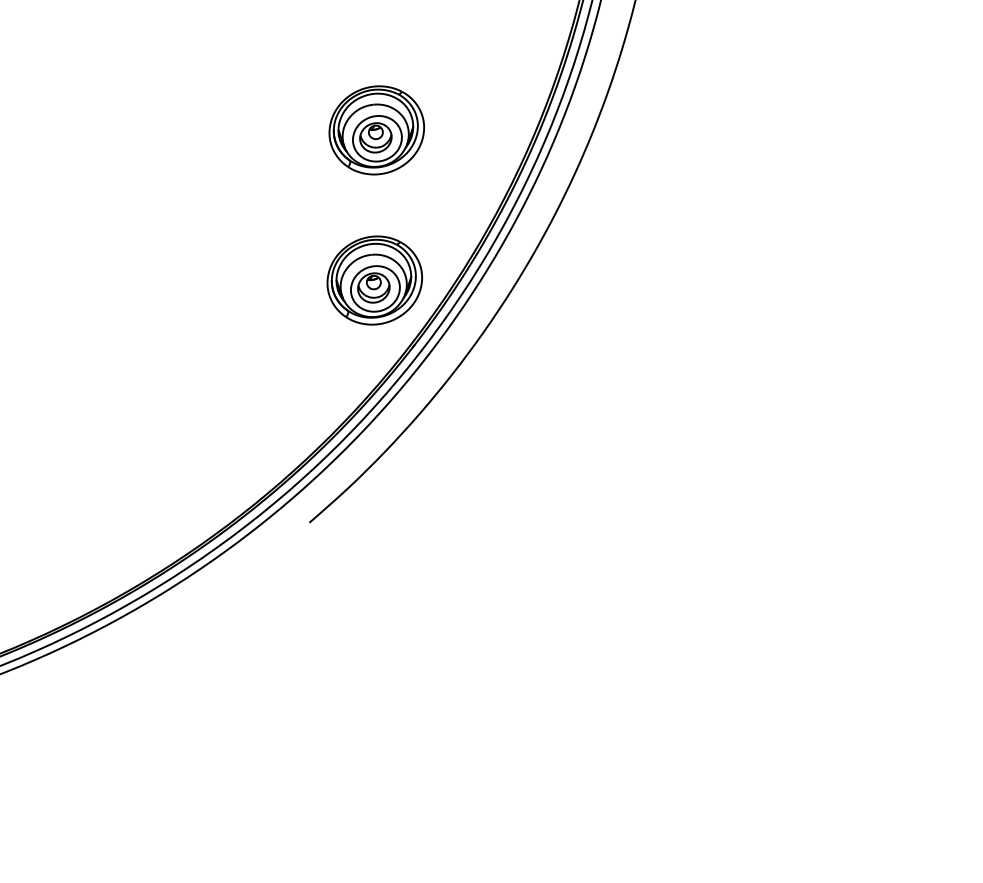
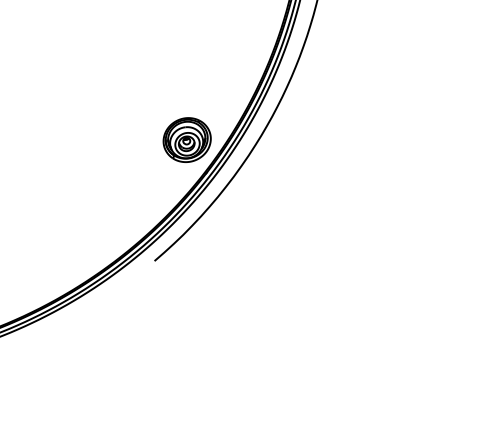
part: (375, 129) -> (187, 64), removed

